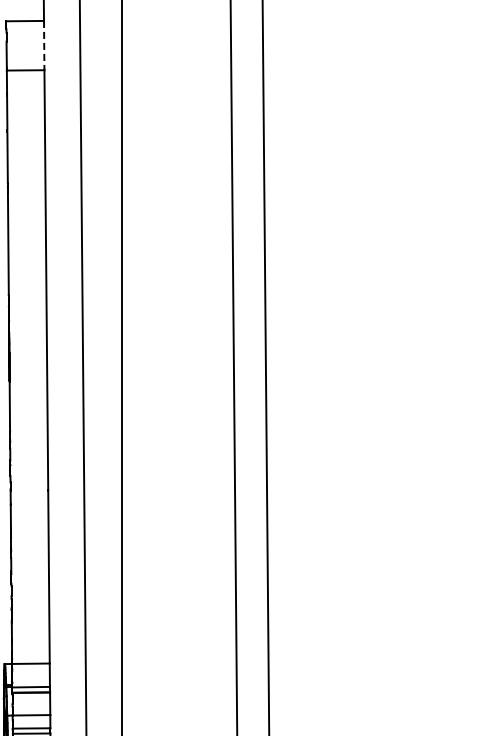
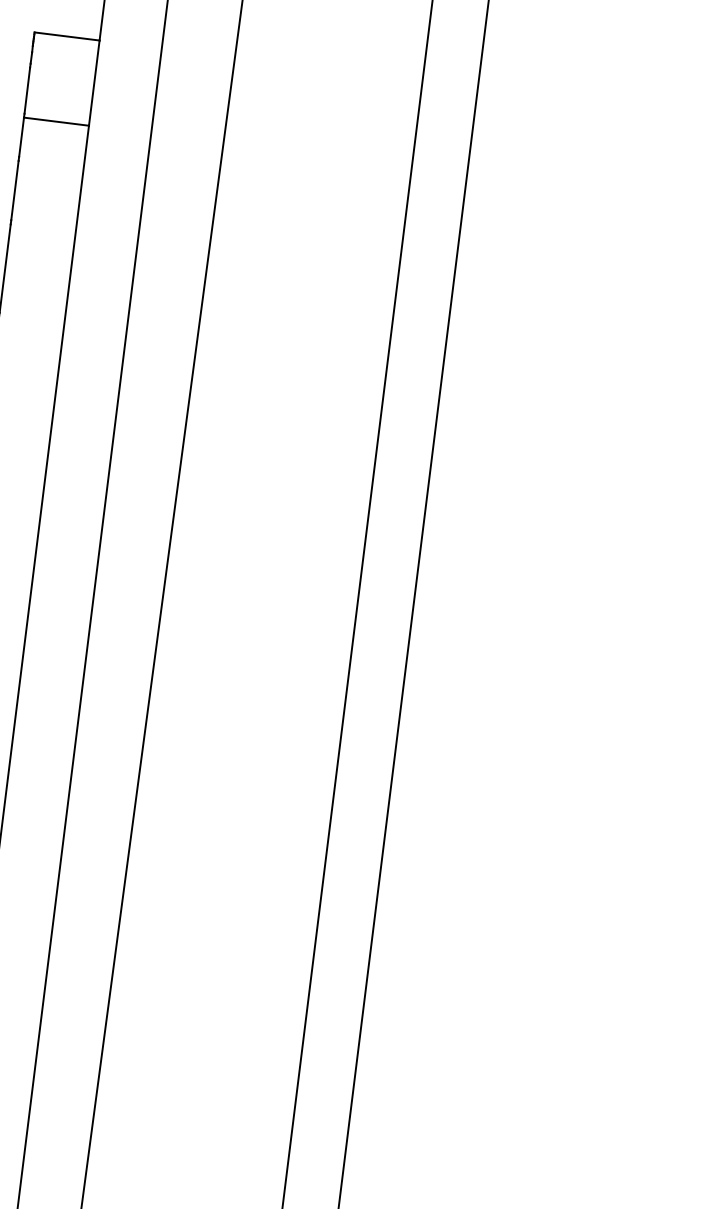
line: (44, 45) -> (94, 83), dashed -> solid

